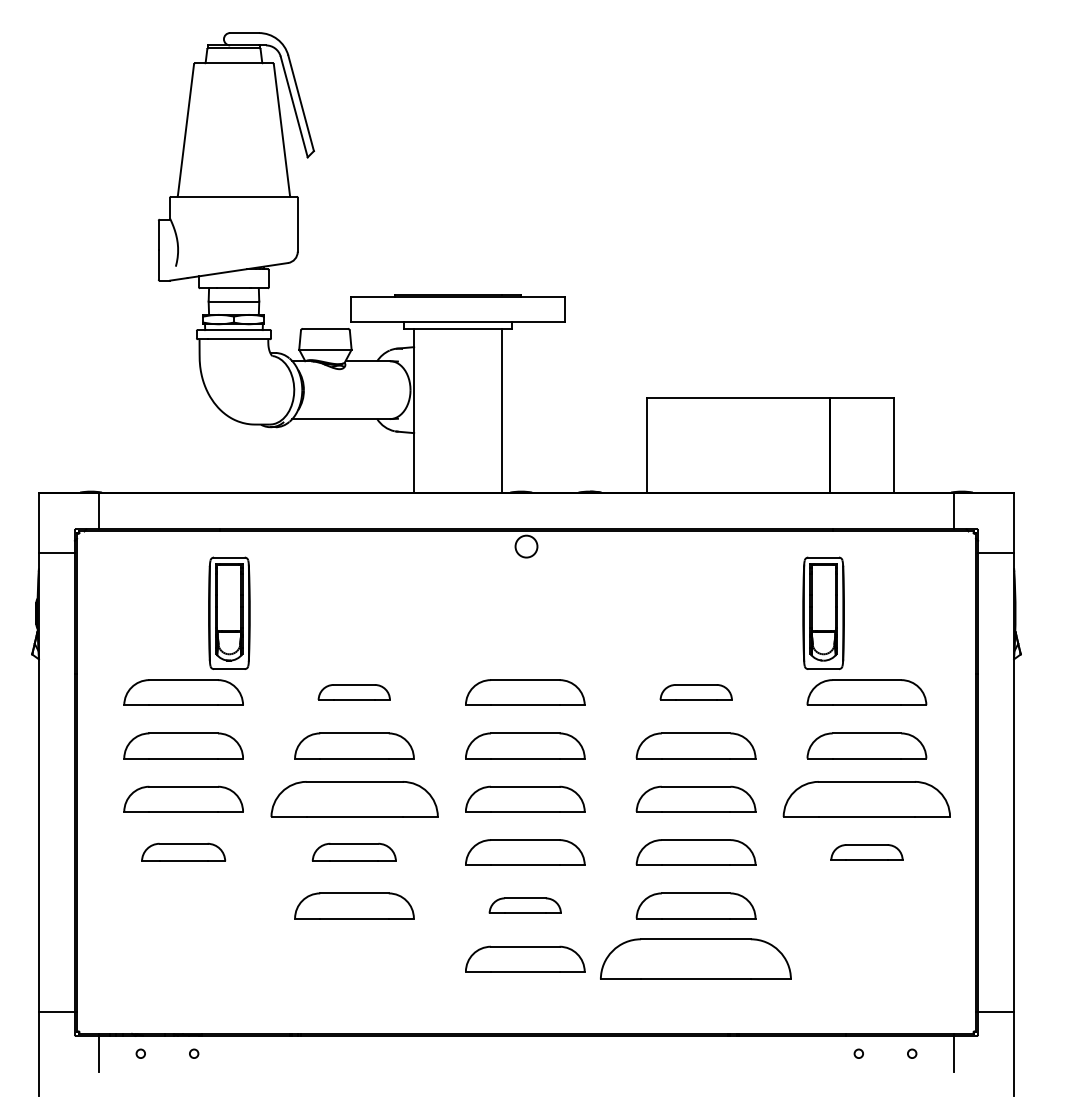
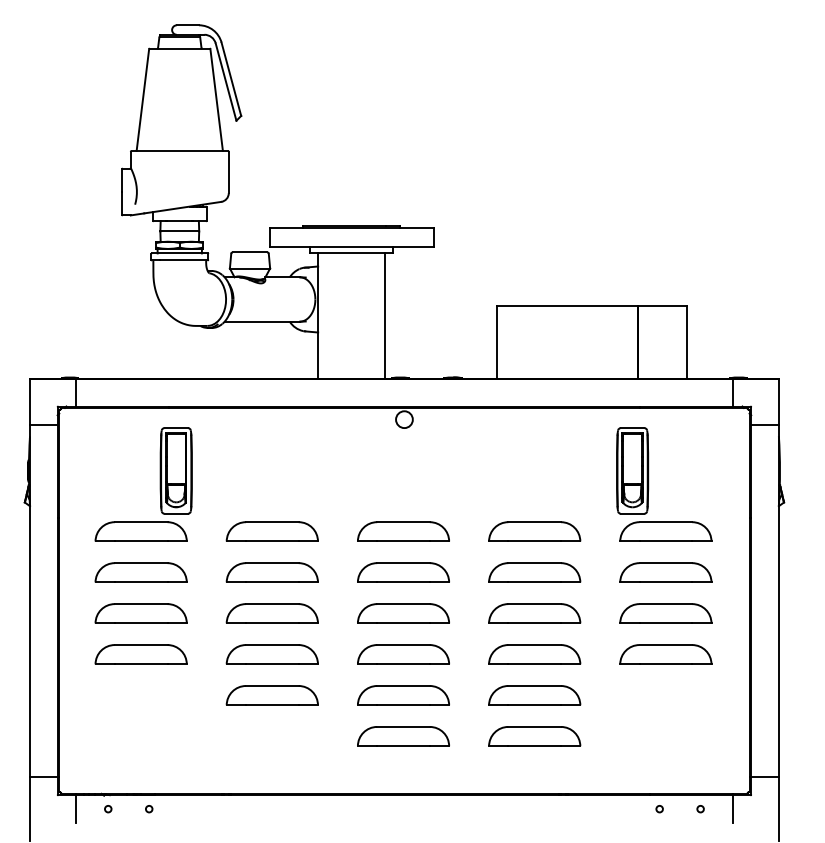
part: (353, 692) -> (271, 531), size x1.67
part: (695, 692) -> (534, 531), size x1.67
part: (353, 799) -> (271, 613), size x0.71
part: (866, 799) -> (665, 613), size x0.71
part: (182, 852) -> (140, 654), size x1.43
part: (353, 852) -> (271, 654), size x1.43
part: (866, 852) -> (665, 654), size x1.67
part: (525, 905) -> (403, 695), size x1.67
part: (695, 959) -> (534, 736), size x0.62

